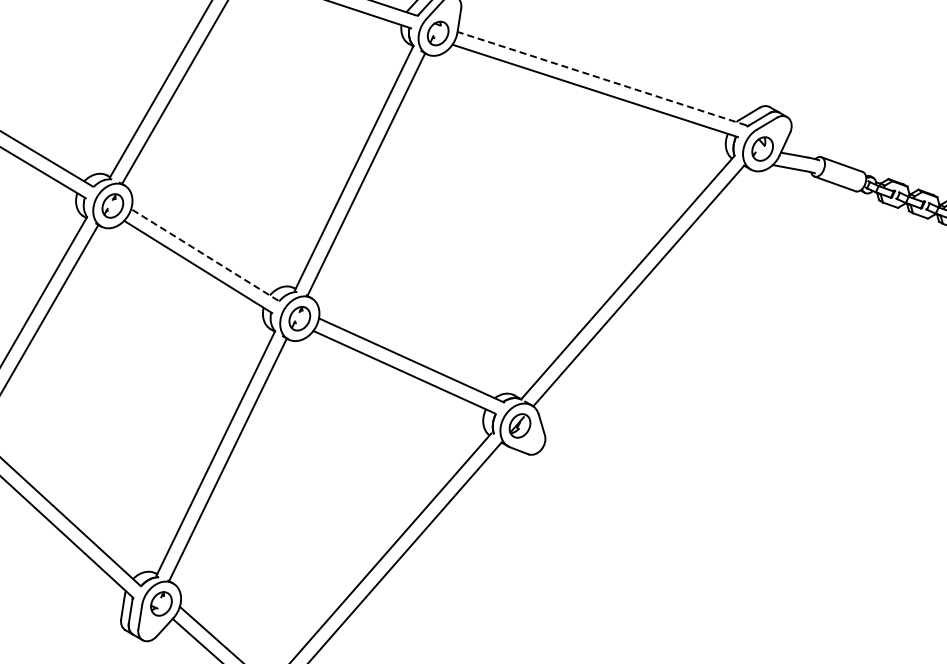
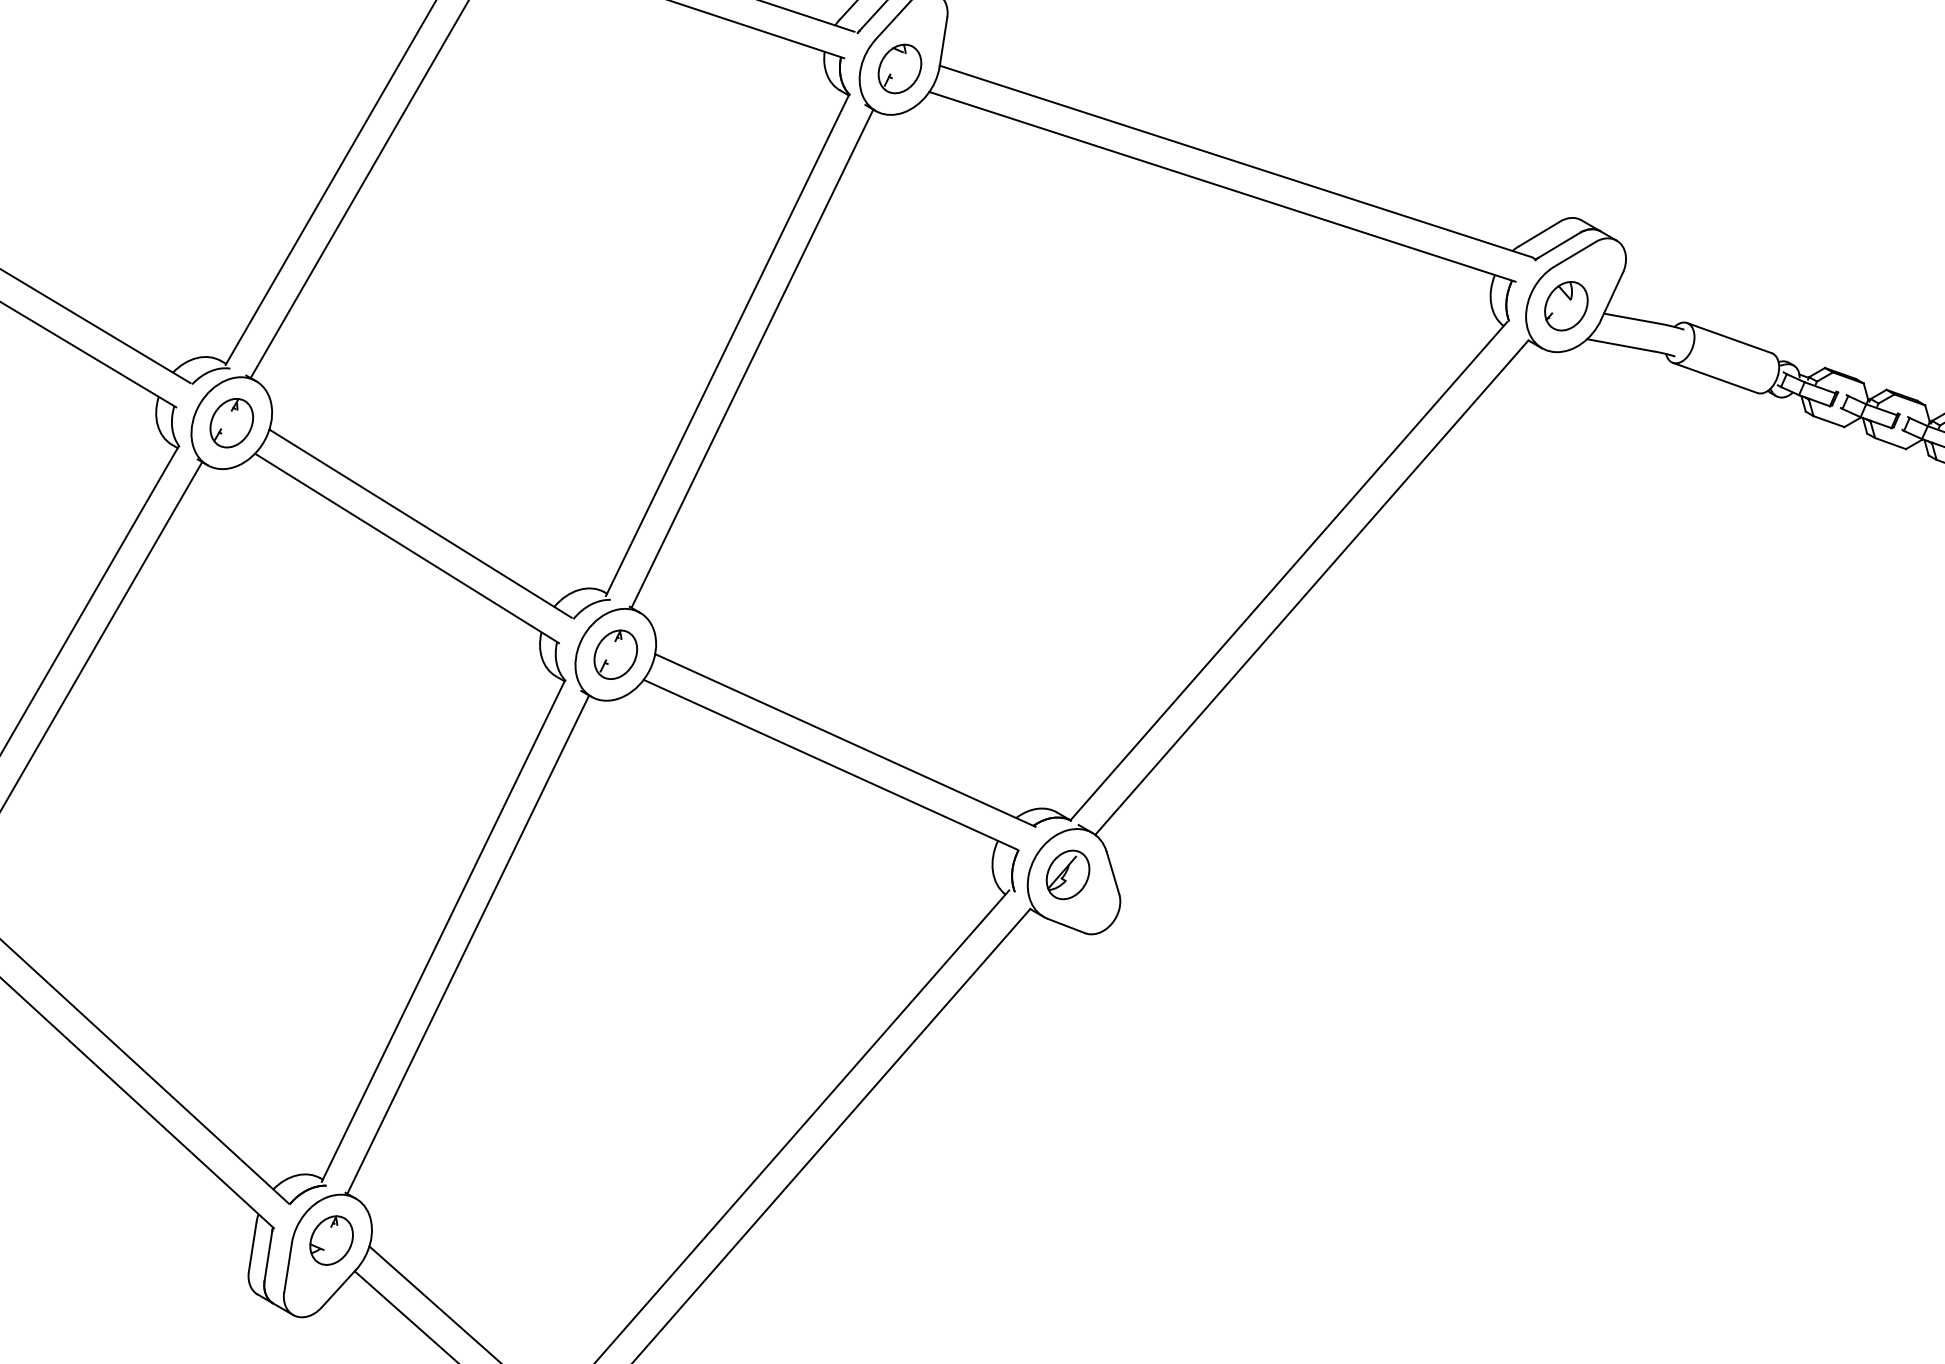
line: (601, 78) -> (1235, 161), dashed -> solid
line: (204, 254) -> (420, 522), dashed -> solid

